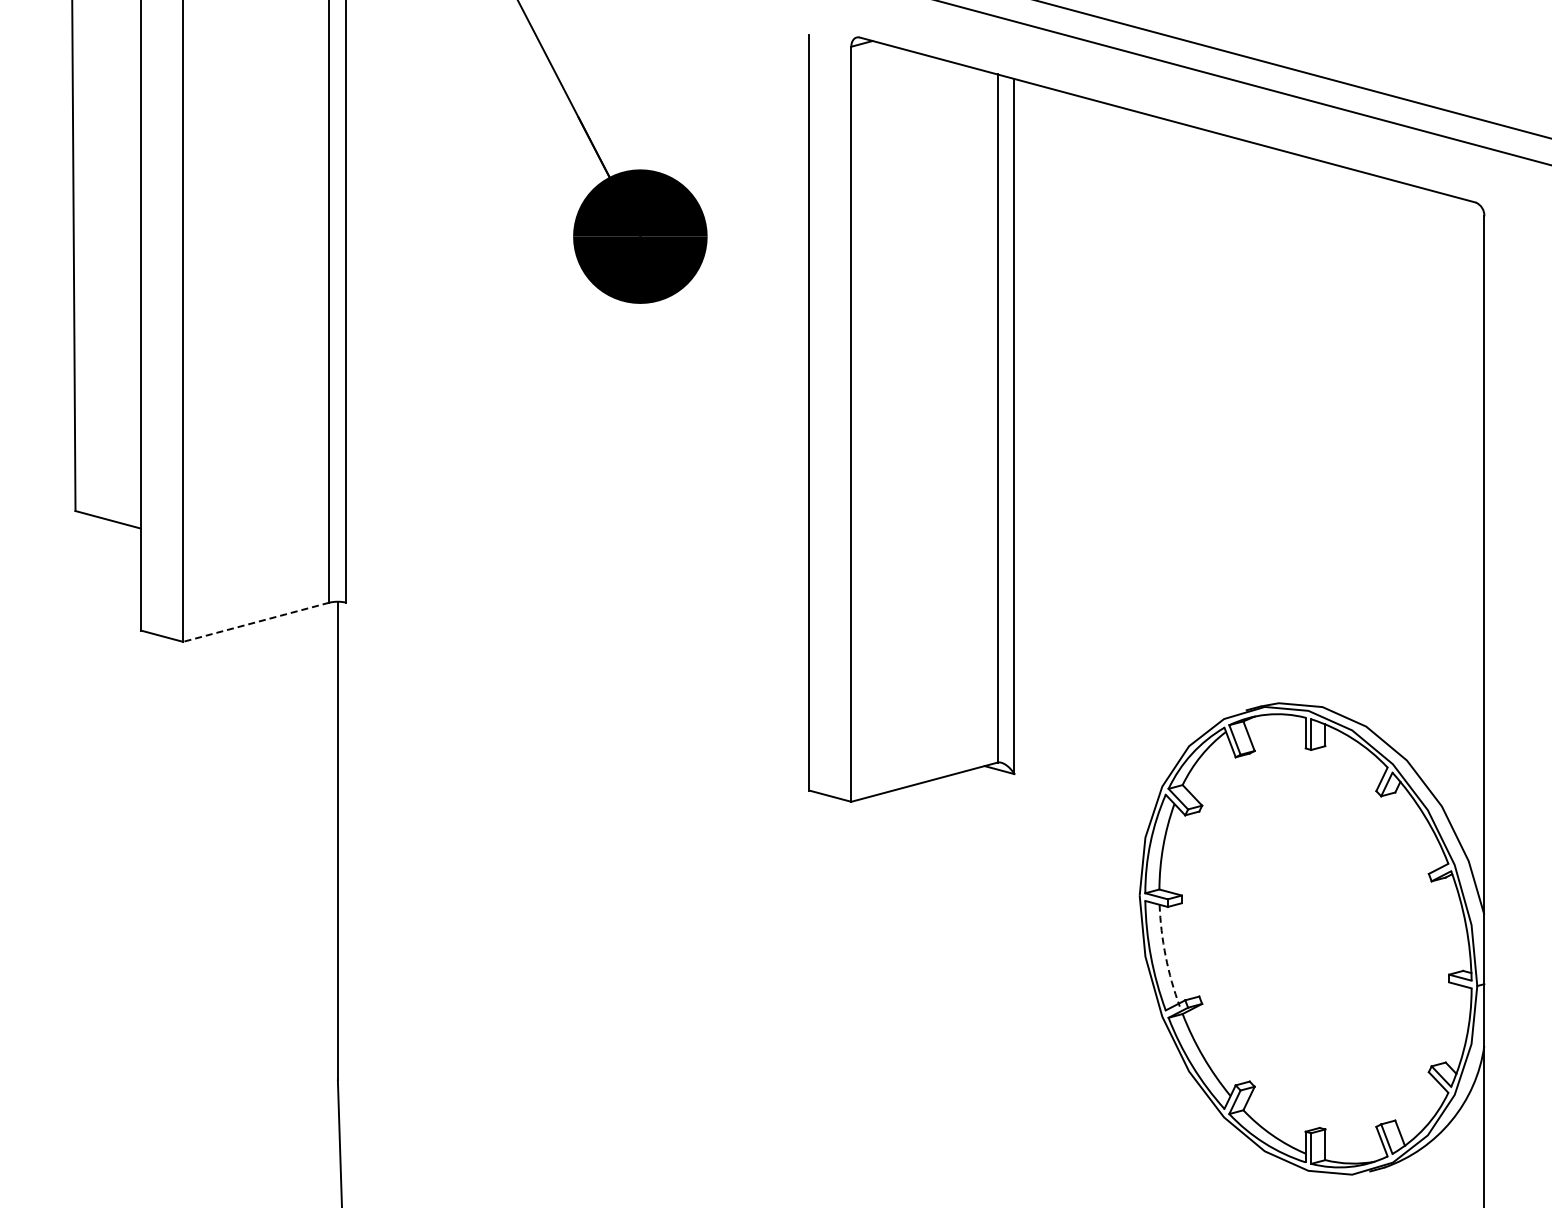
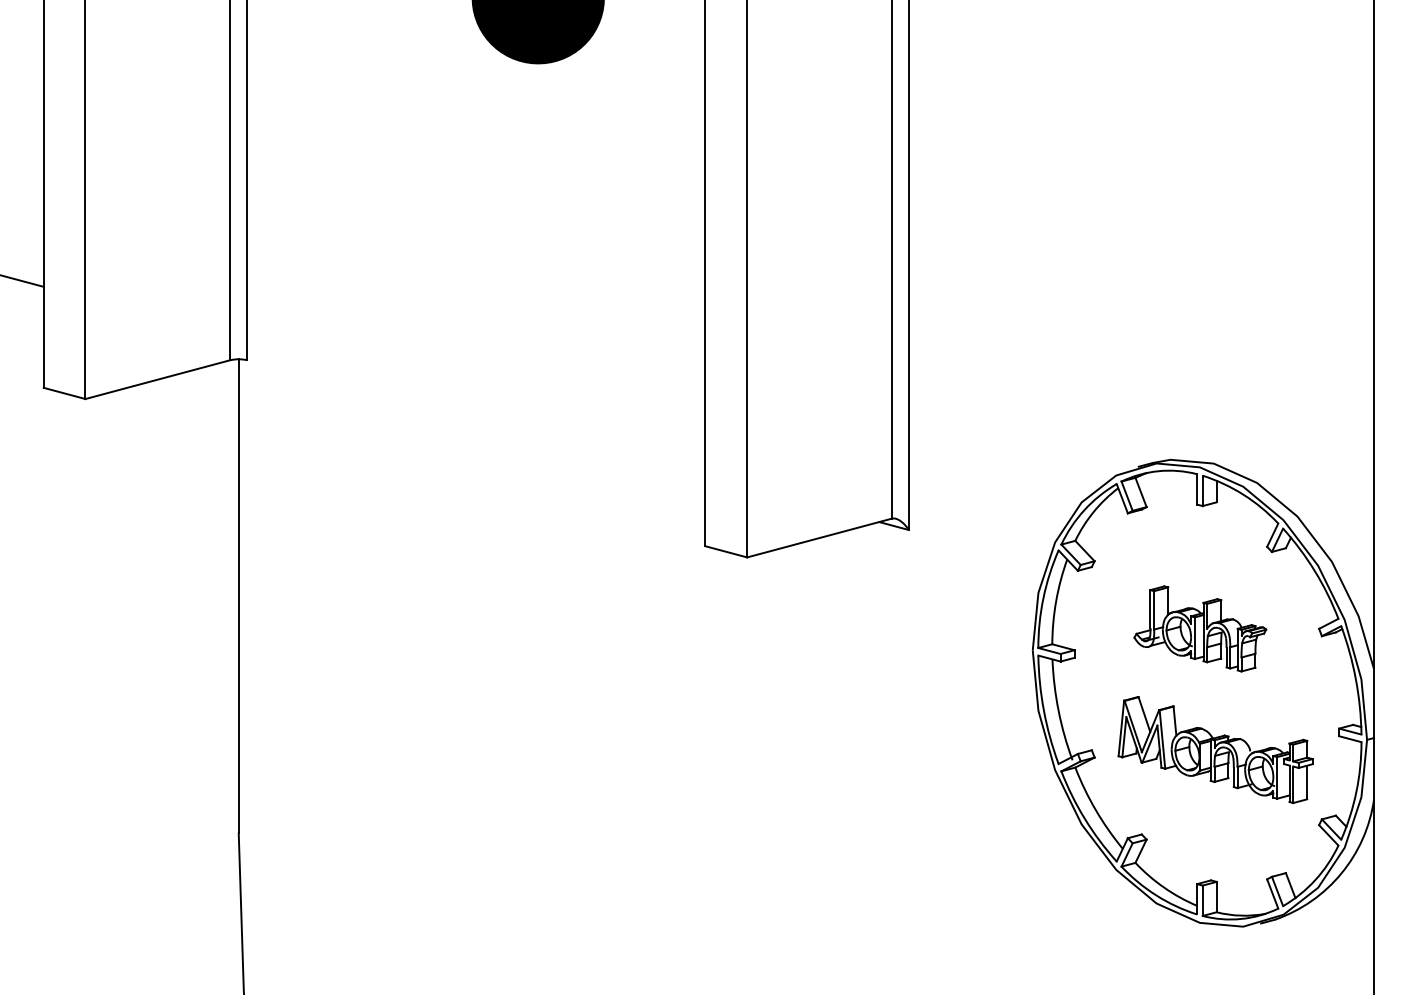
line: (256, 622) -> (158, 379), dashed -> solid
part: (1308, 873) -> (1199, 628), added
arc: (1165, 956) -> (1058, 710), dashed -> solid
part: (1324, 995) -> (1215, 749), added

